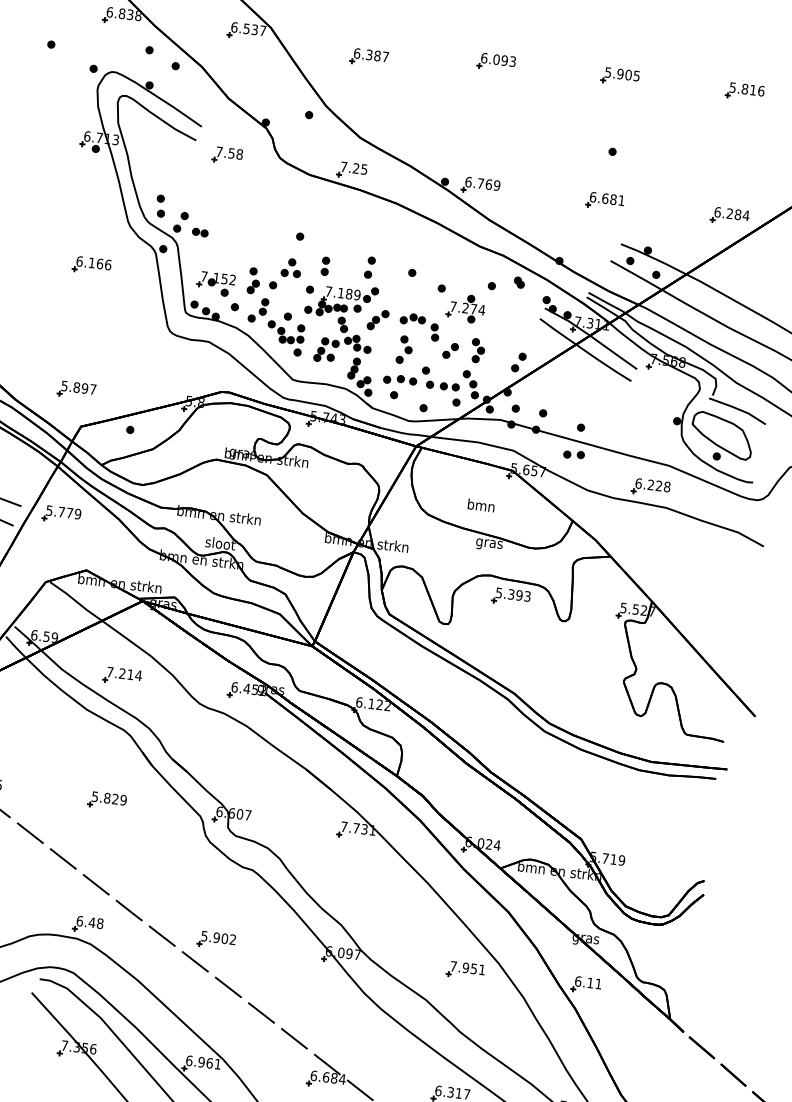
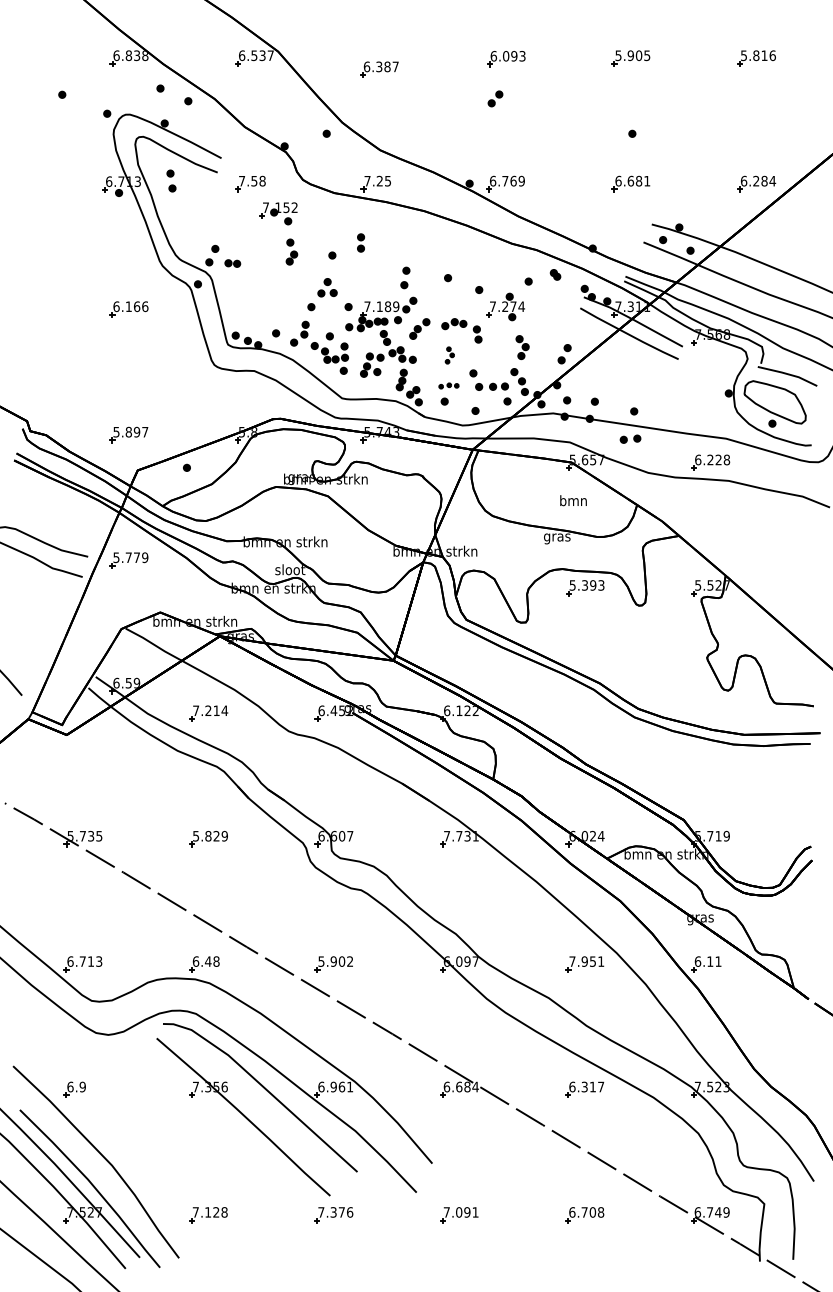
part: (160, 205) -> (171, 180), moved
part: (325, 265) -> (361, 242), moved
part: (253, 280) -> (291, 251), moved
part: (215, 283) -> (278, 213), moved
part: (404, 349) -> (449, 355), size x0.6
part: (450, 350) -> (495, 98), moved
part: (399, 379) -> (448, 385), size x0.6
text: (481, 505) -> (573, 500), moved

